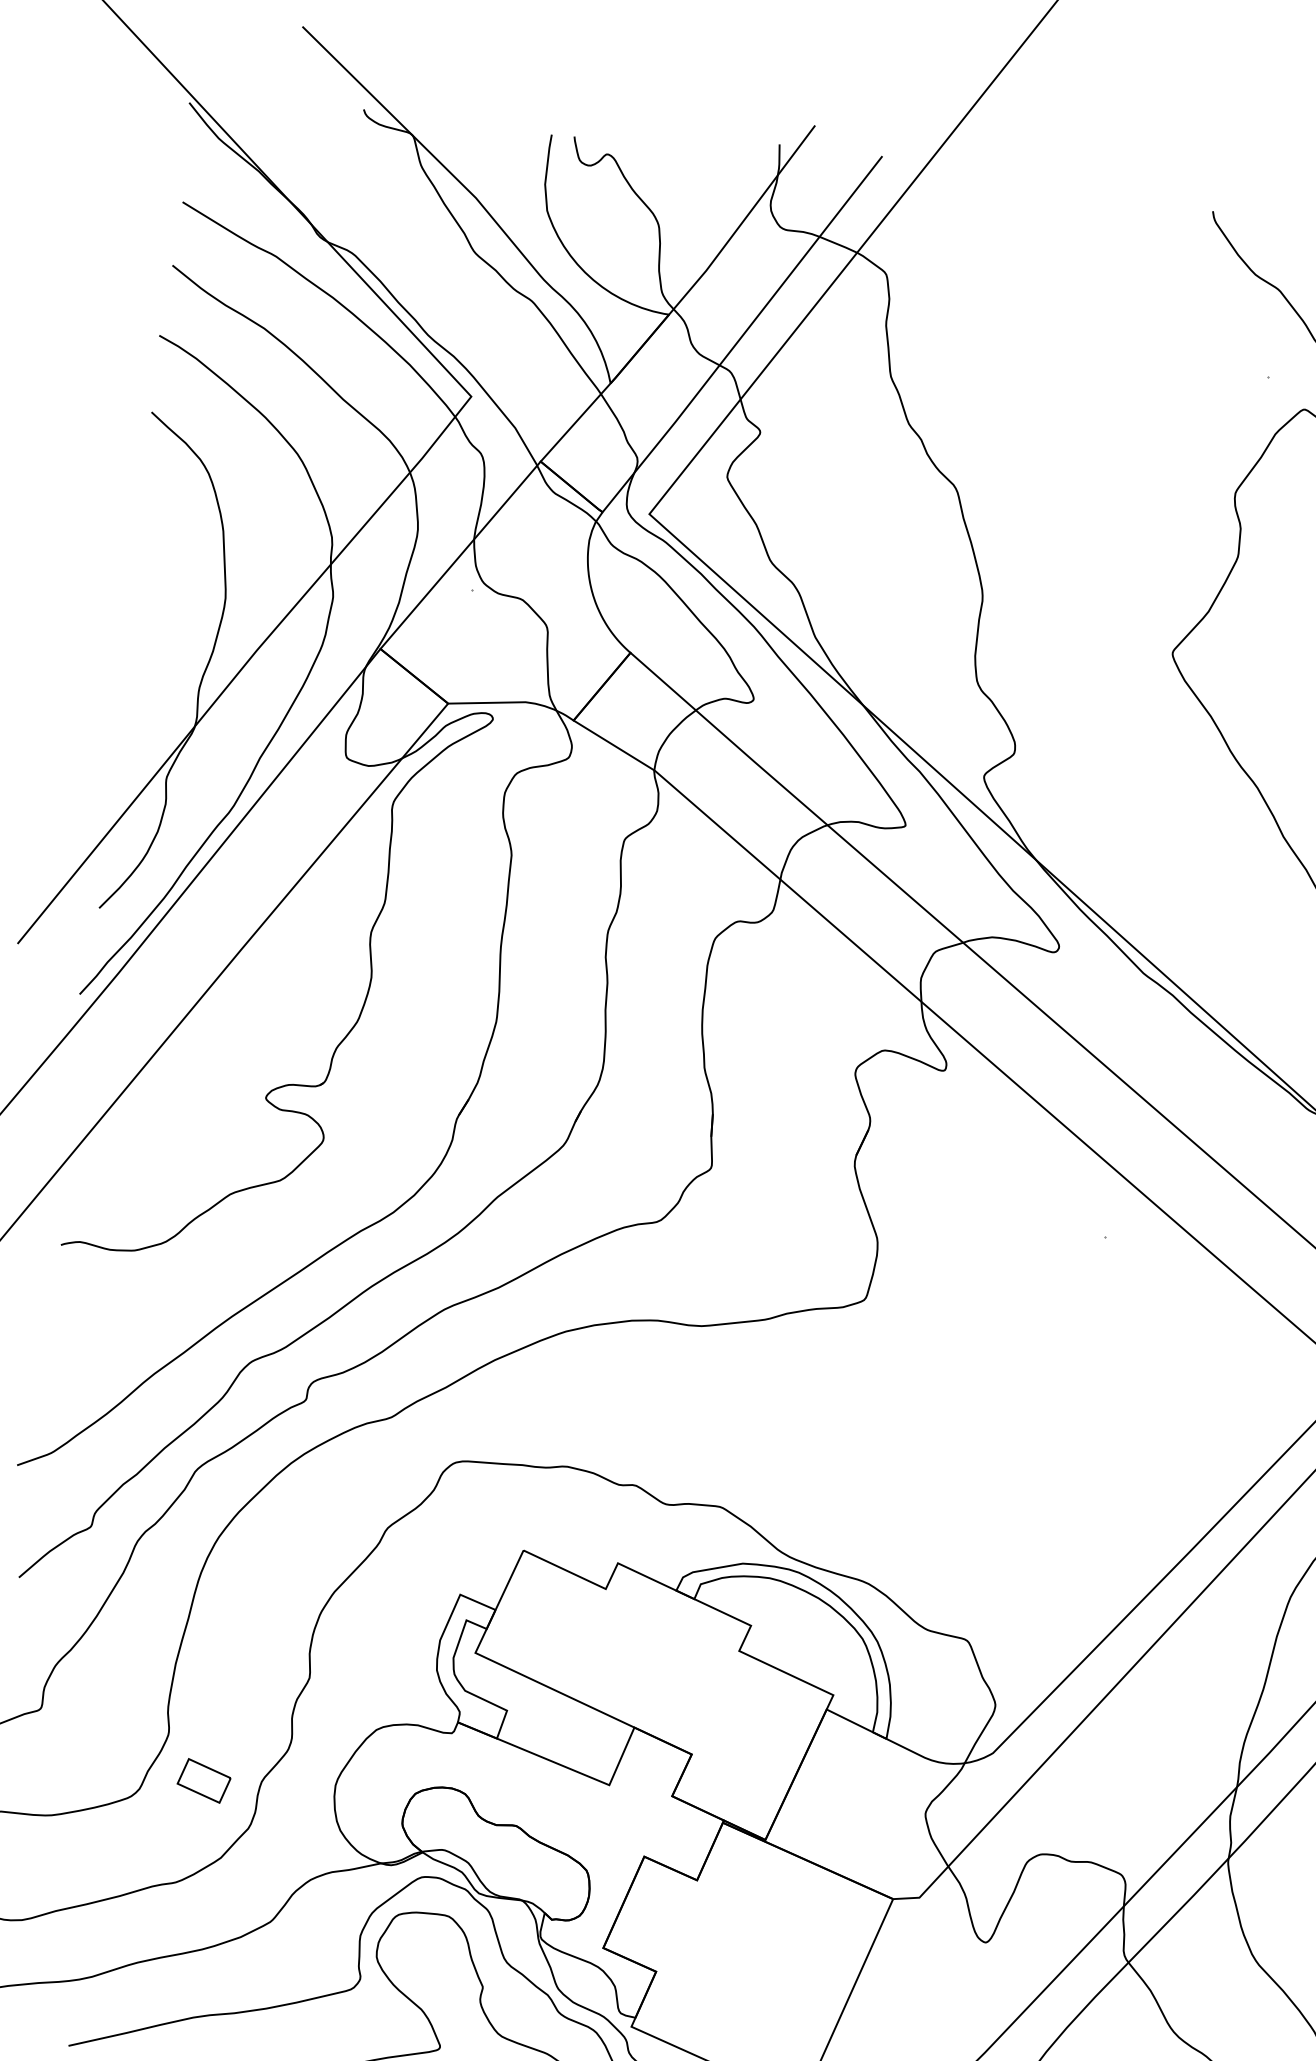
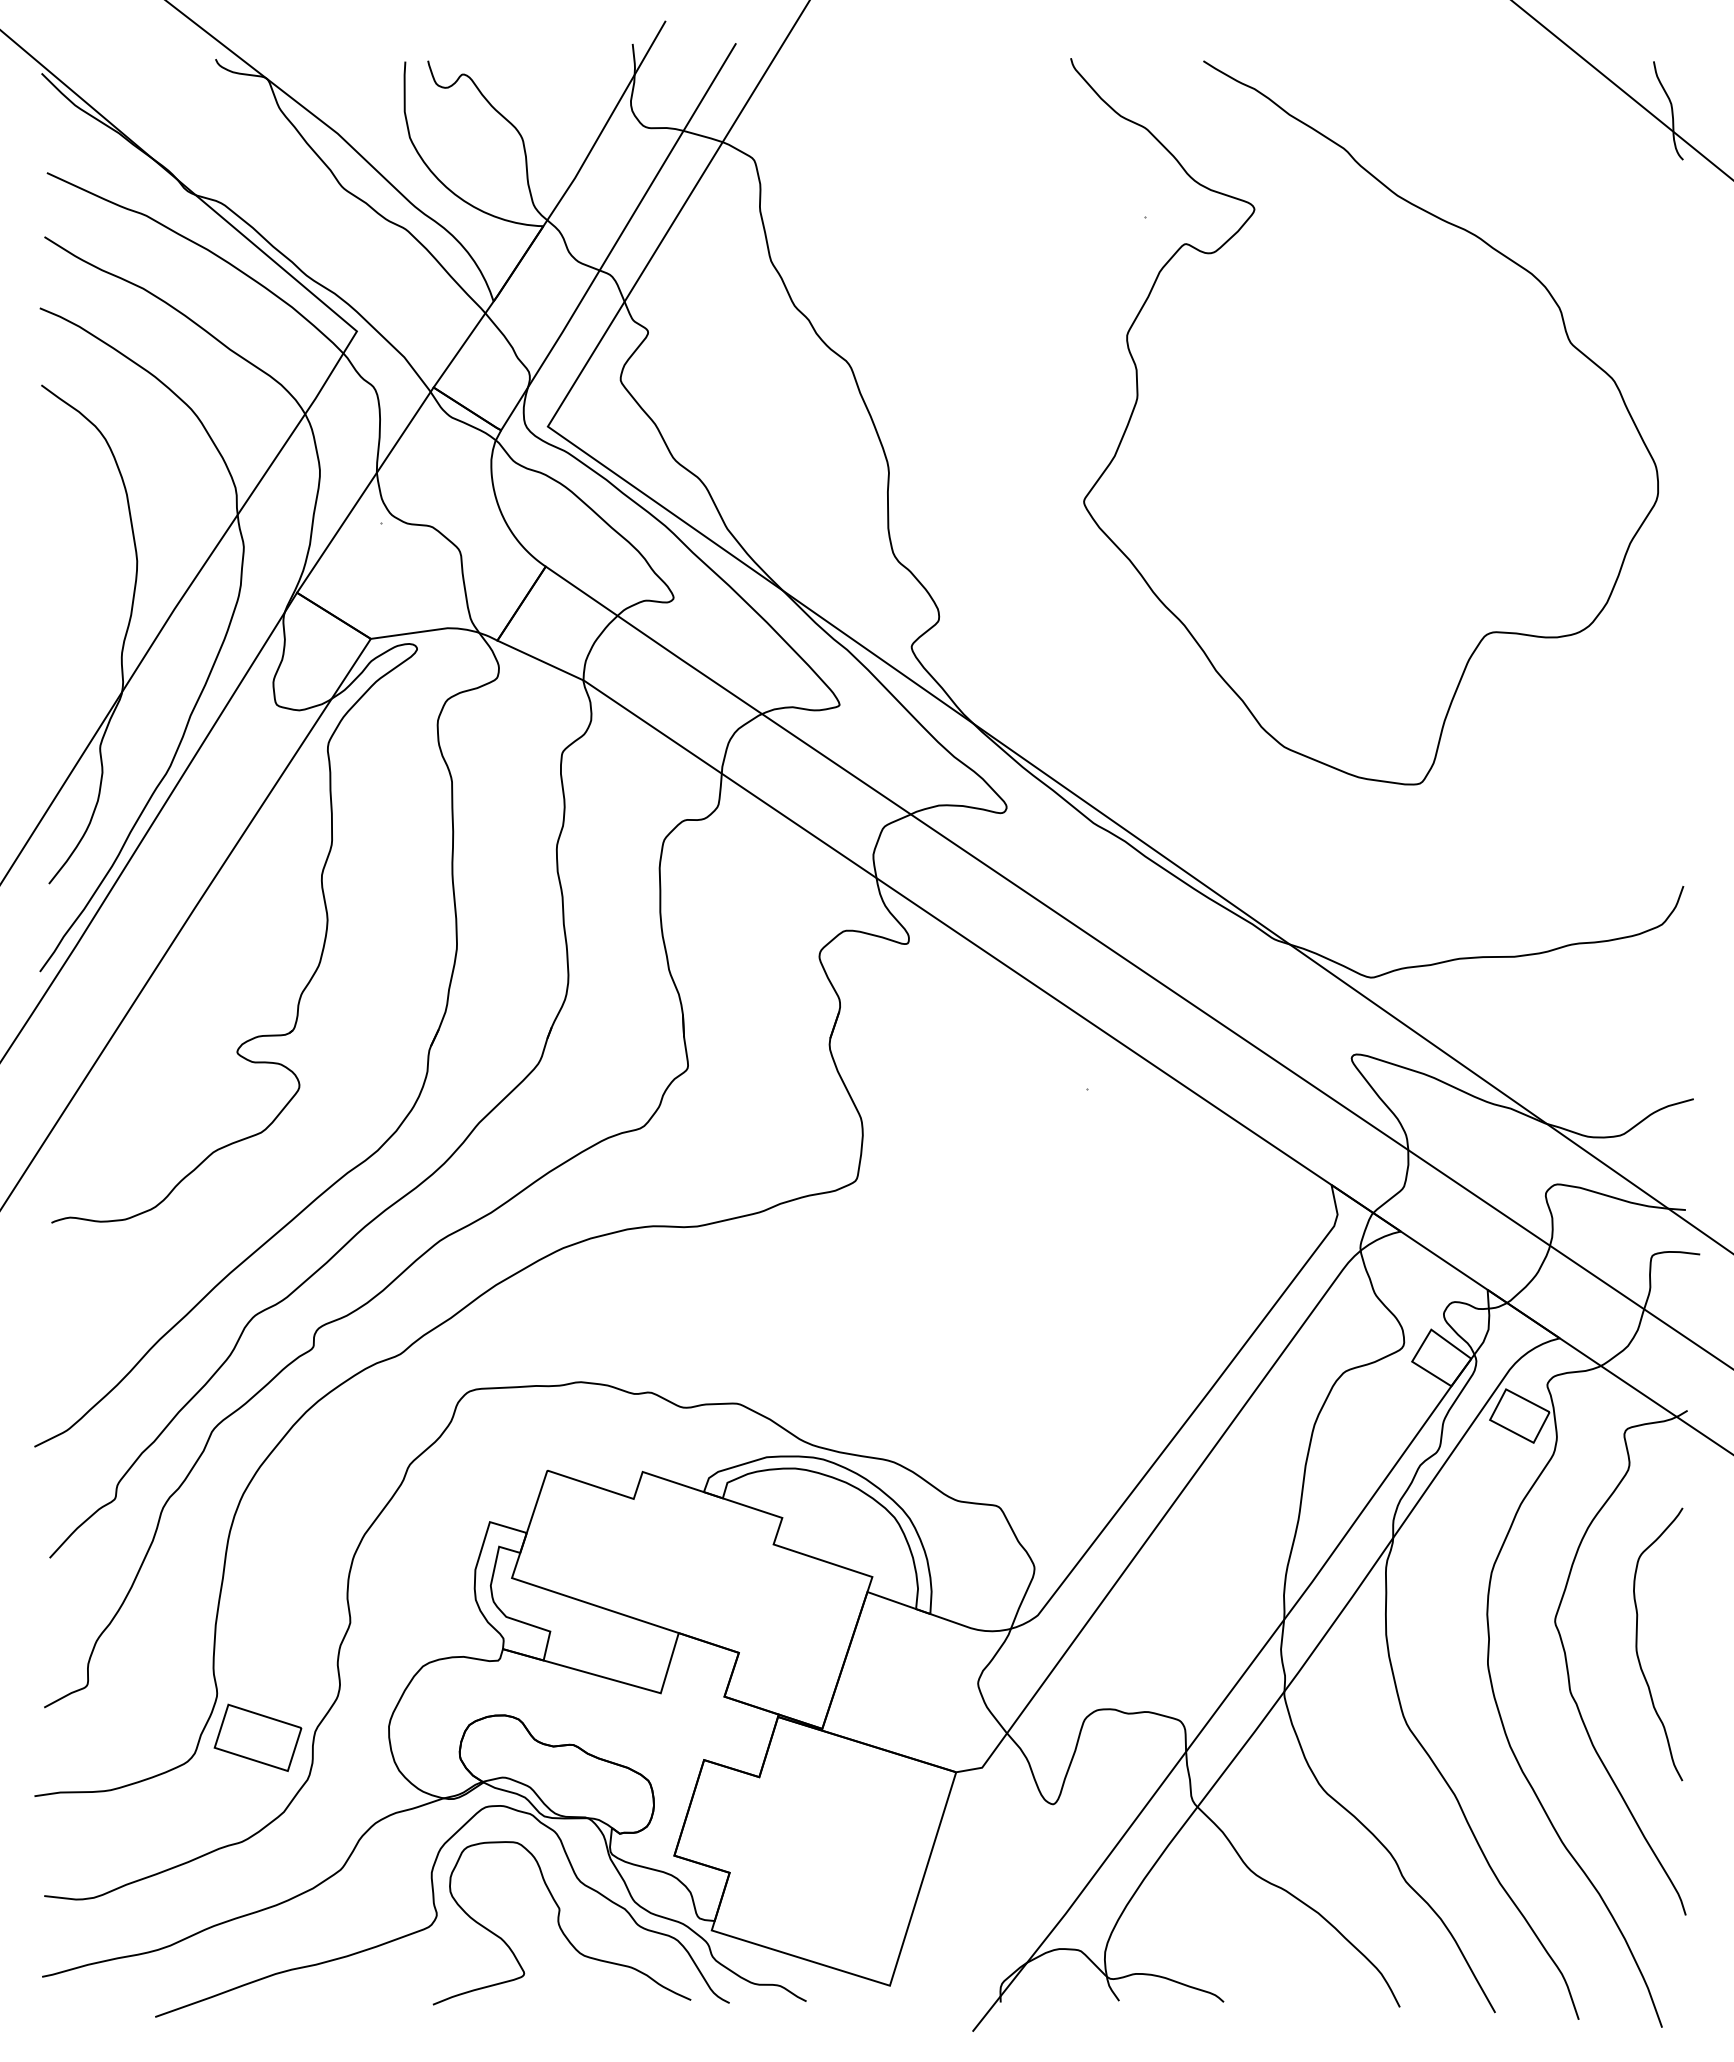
part: (203, 1780) -> (257, 1737), size x1.67

